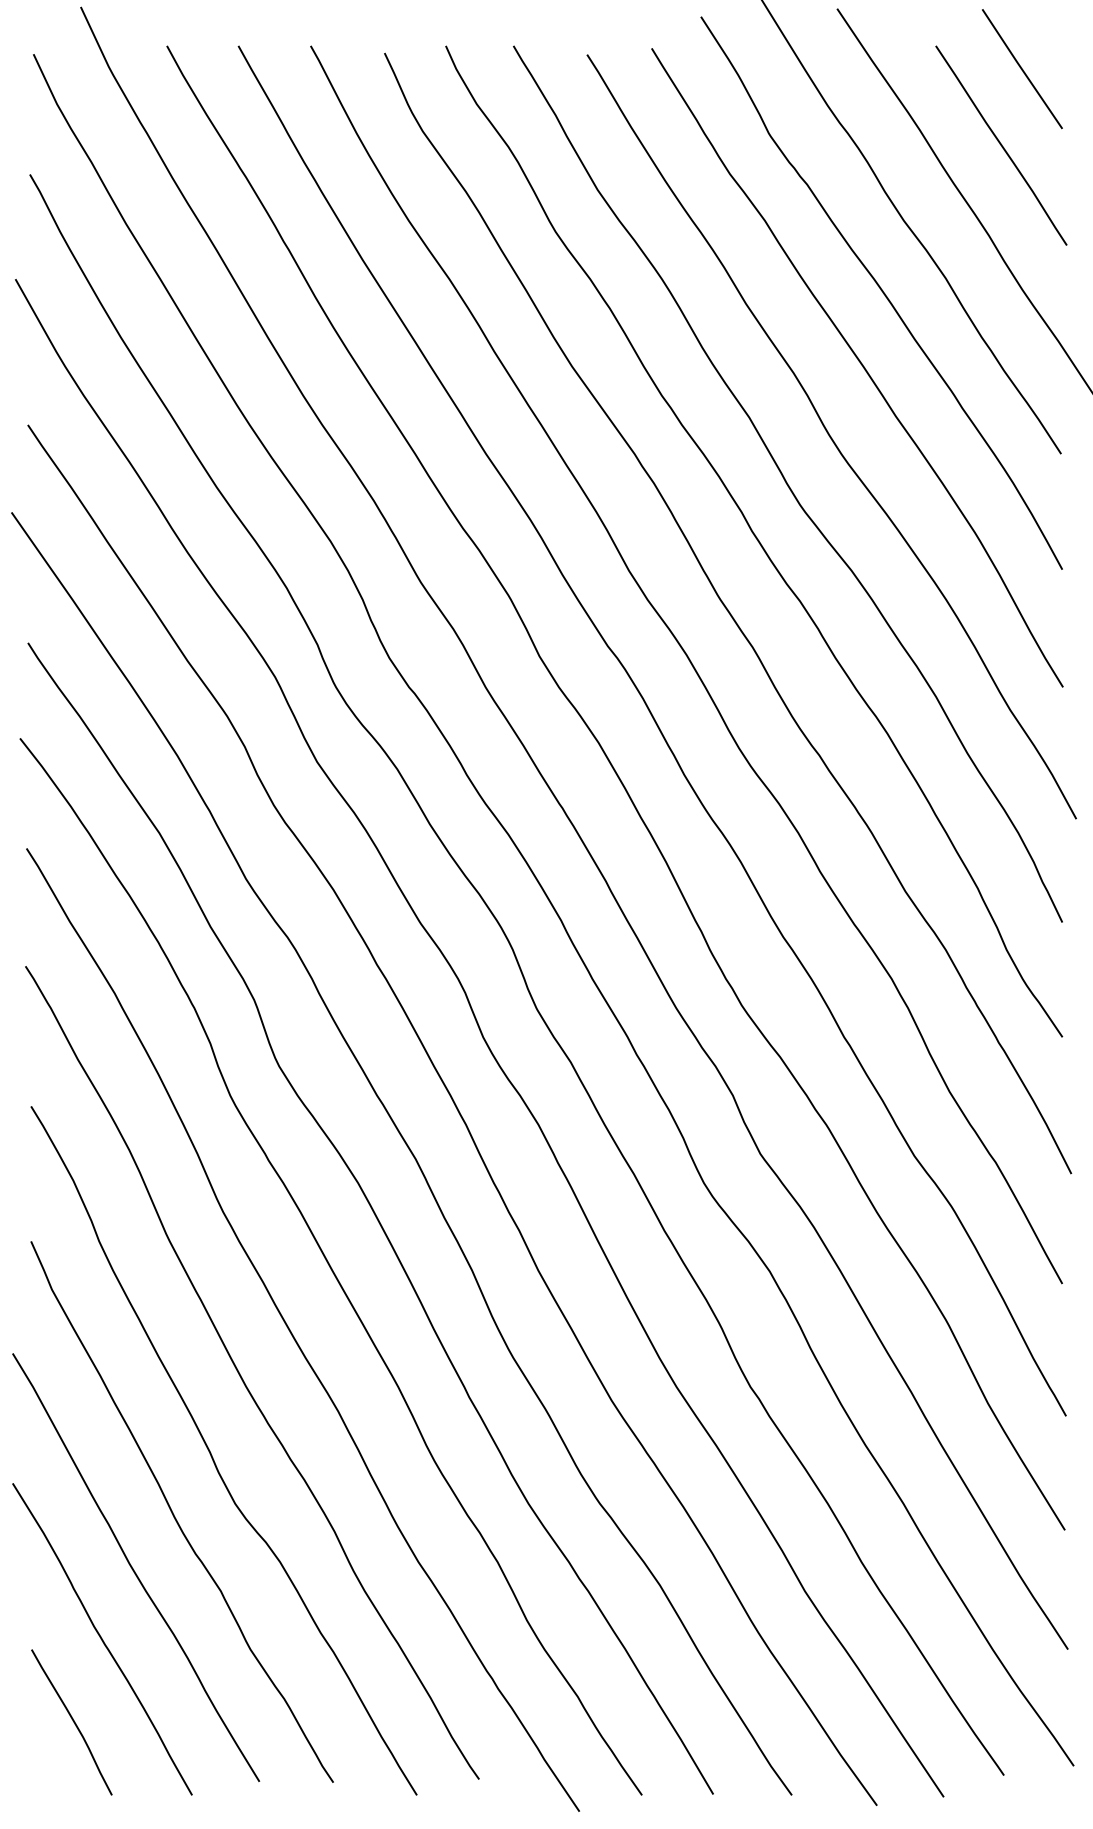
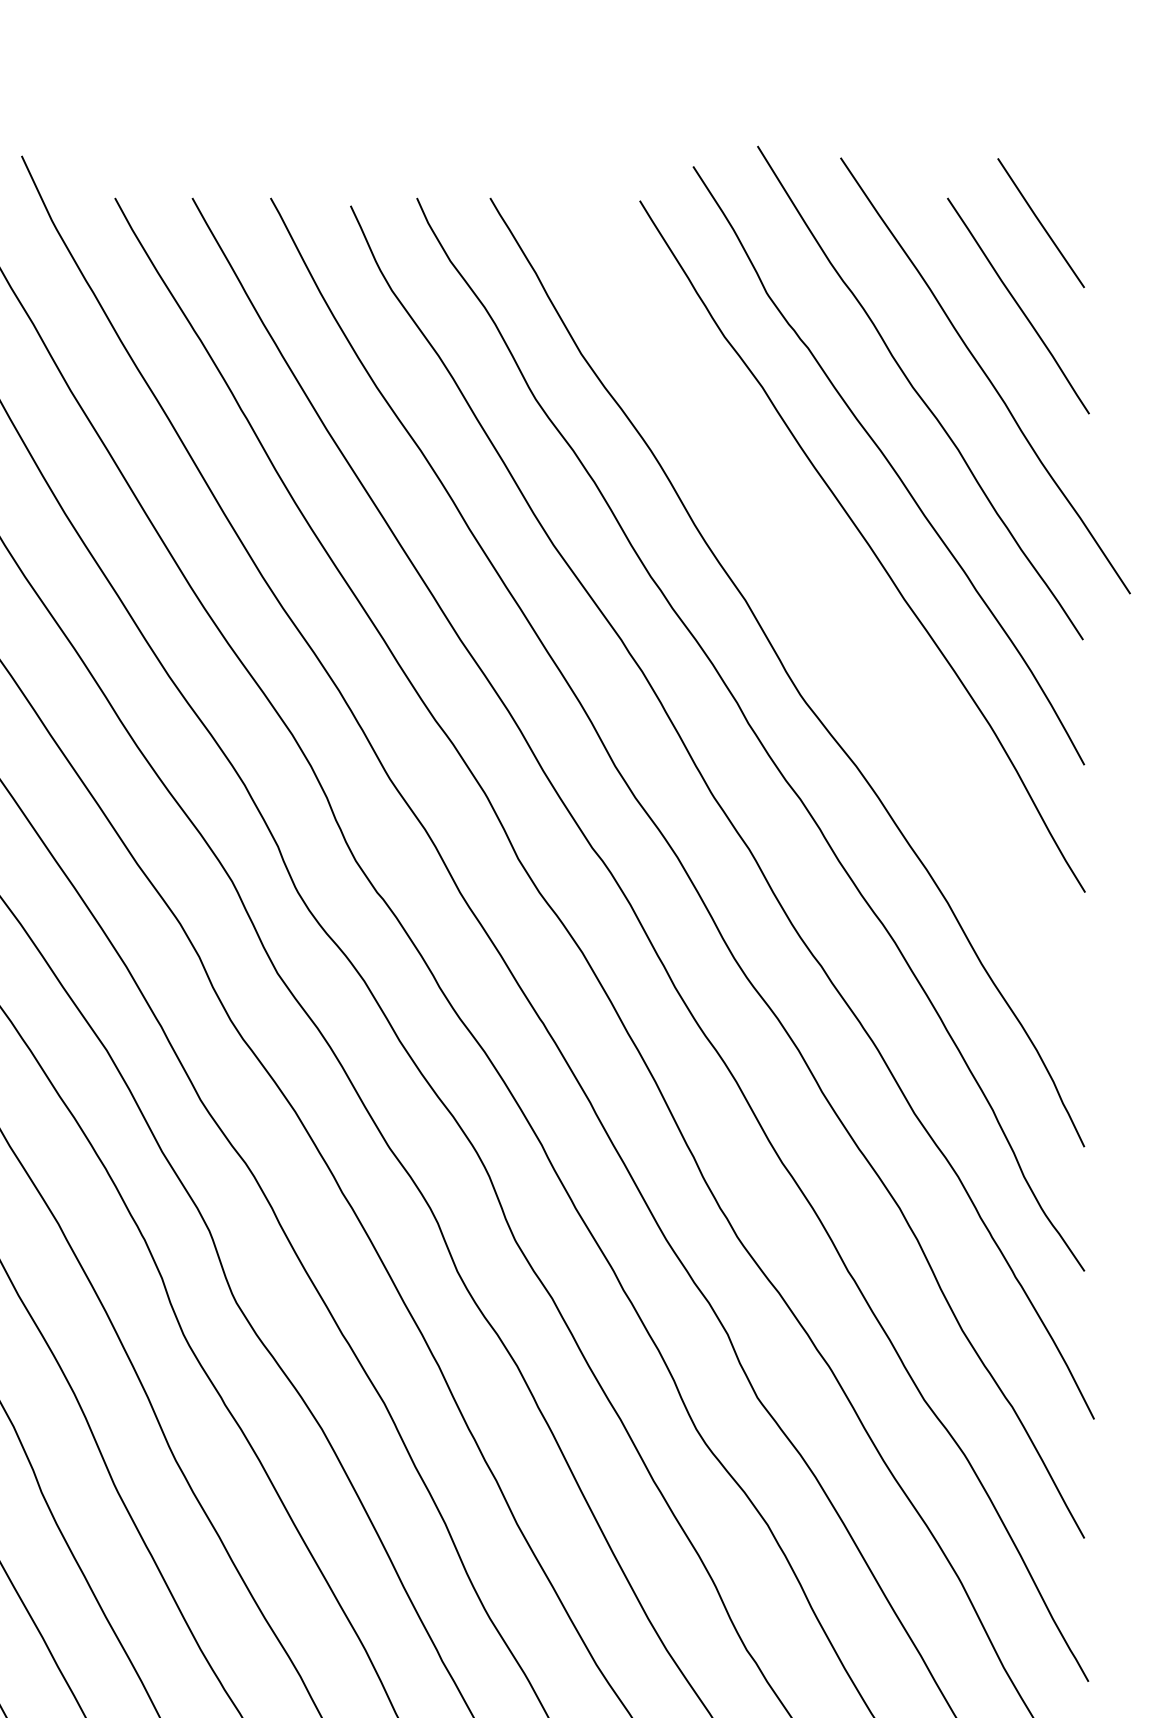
curve: (831, 436) -> (834, 620), removed

